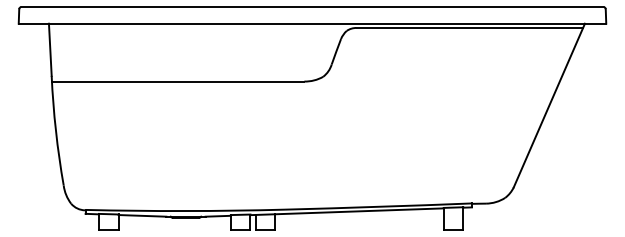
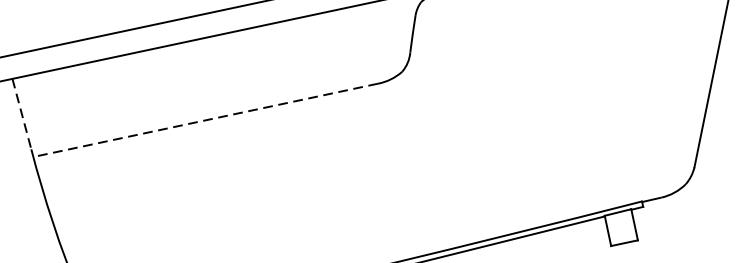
line: (50, 50) -> (22, 115), solid -> dashed
line: (177, 81) -> (204, 120), solid -> dashed

